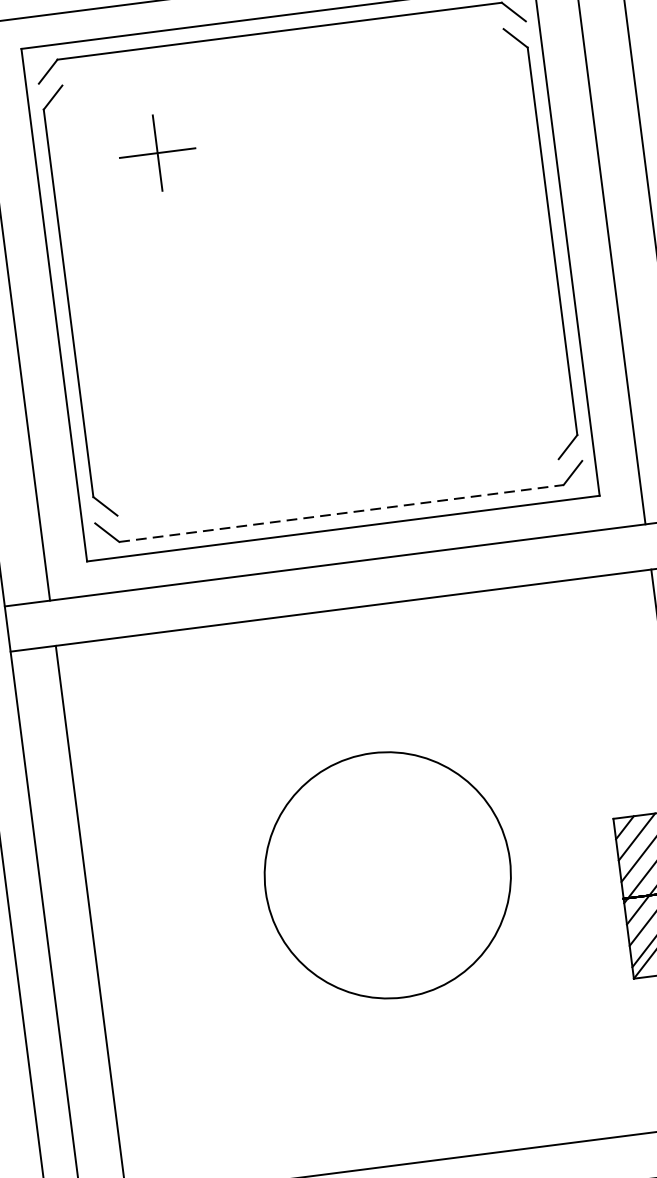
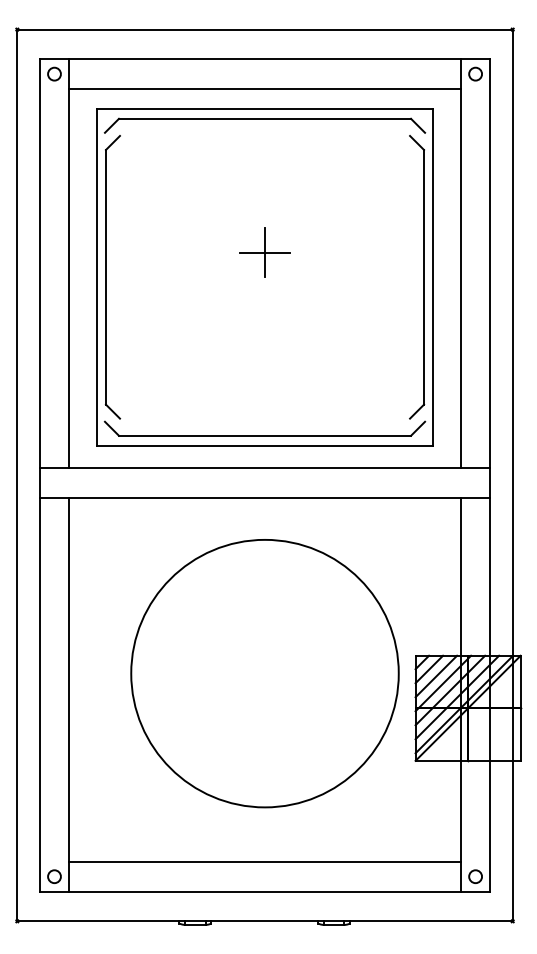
part: (156, 153) -> (264, 252), moved
line: (342, 512) -> (265, 435), dashed -> solid
circle: (386, 875) -> (264, 673), size x1.67

